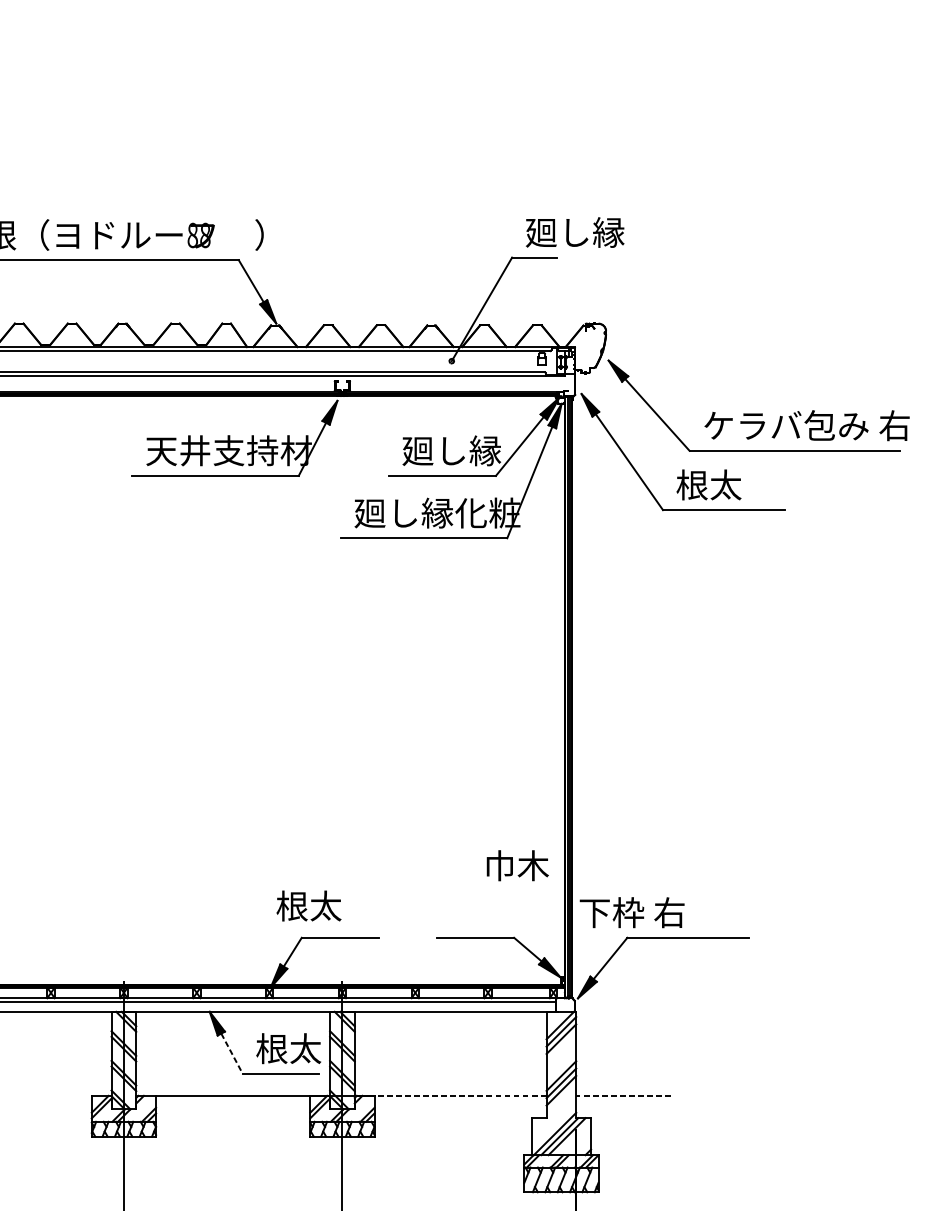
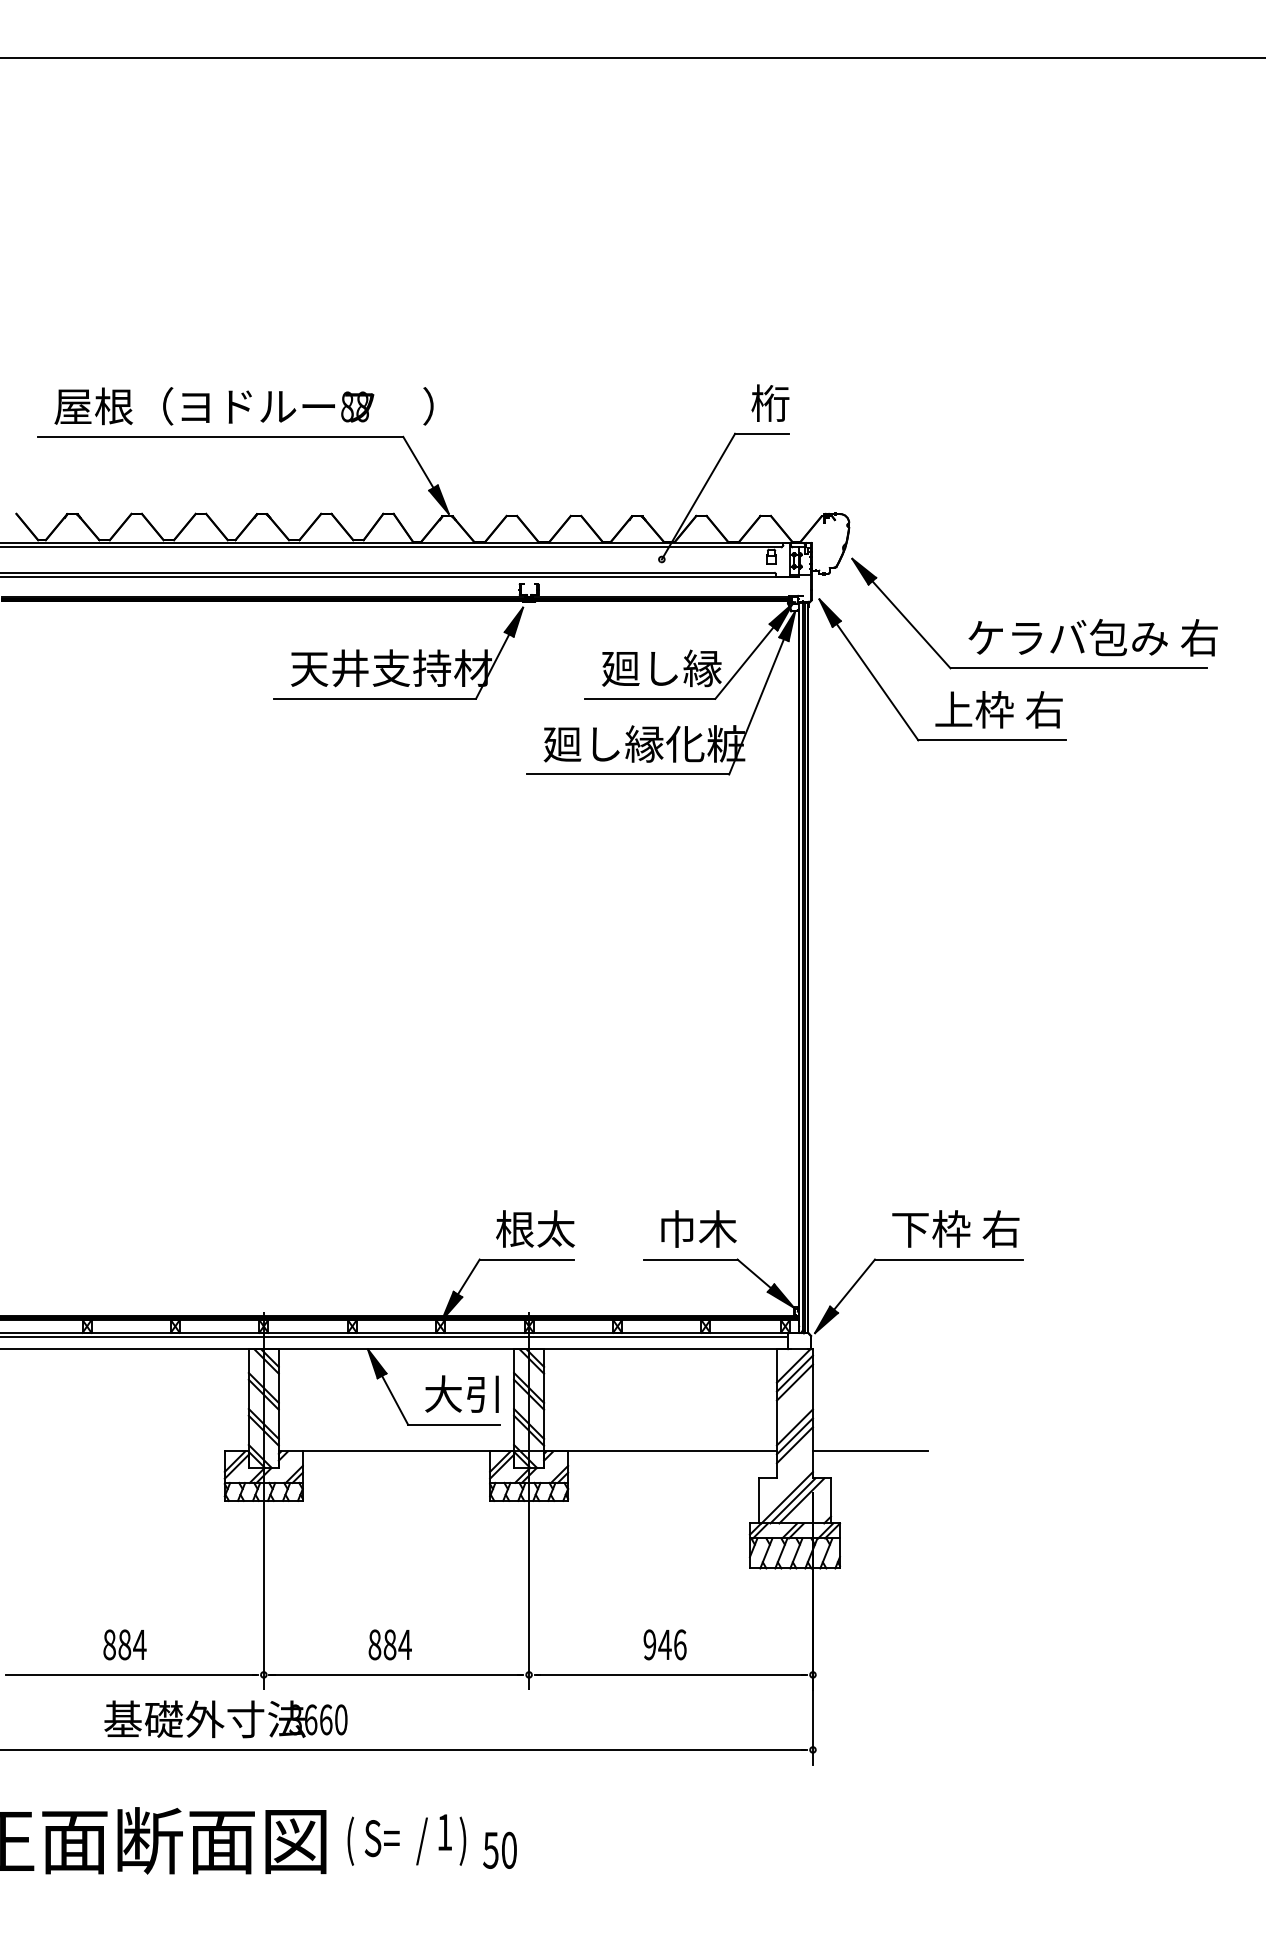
text: (575, 231) -> (811, 402), 廻し縁 -> 桁
text: (729, 484) -> (998, 709), 根太 -> 上枠 右
text: (517, 865) -> (698, 1228), moved
text: (308, 905) -> (535, 1228), moved
text: (631, 912) -> (955, 1228), moved
text: (288, 1048) -> (463, 1393), 根太 -> 大引
line: (232, 1053) -> (395, 1400), dashed -> solid
line: (460, 1095) -> (672, 1451), dashed -> solid
line: (623, 1095) -> (870, 1451), dashed -> solid

